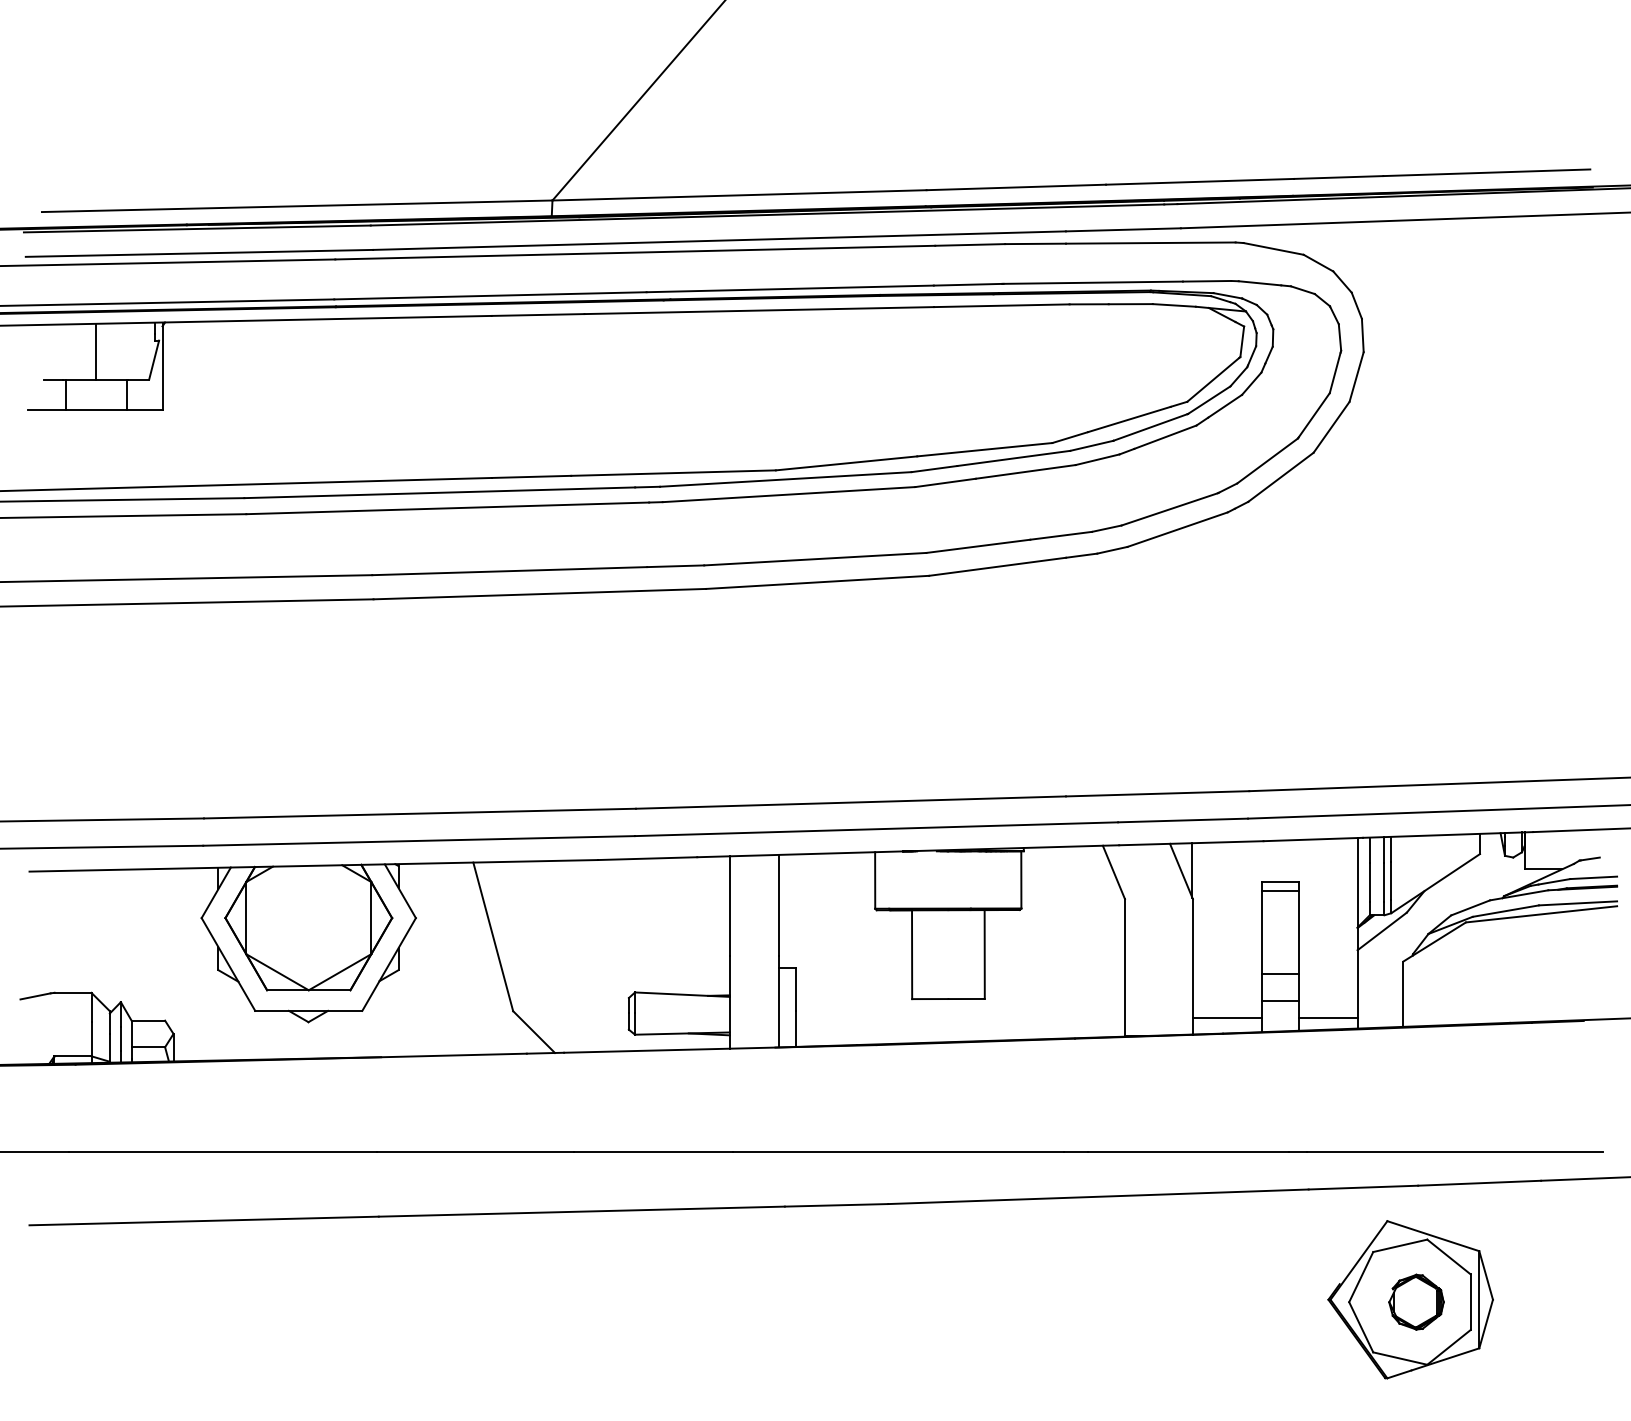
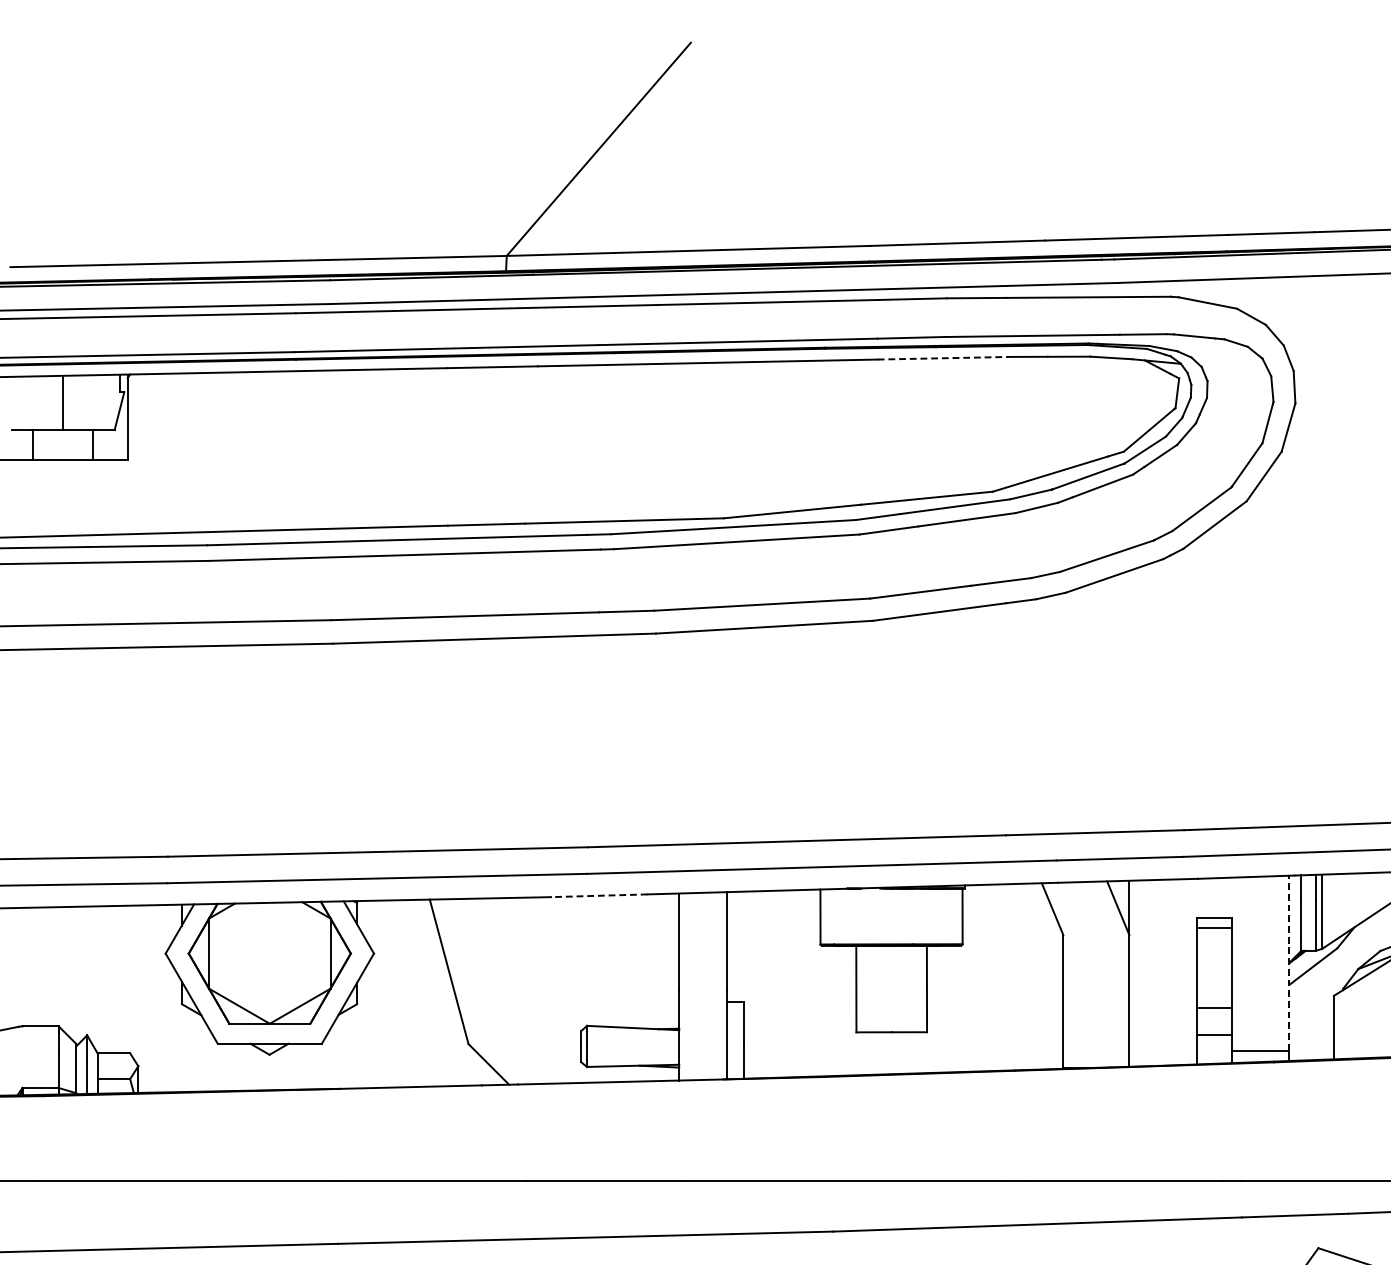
line: (1001, 305) -> (943, 358), solid -> dashed
line: (647, 858) -> (599, 895), solid -> dashed
line: (1357, 927) -> (1289, 962), solid -> dashed
line: (1226, 1017) -> (1162, 1050), removed

